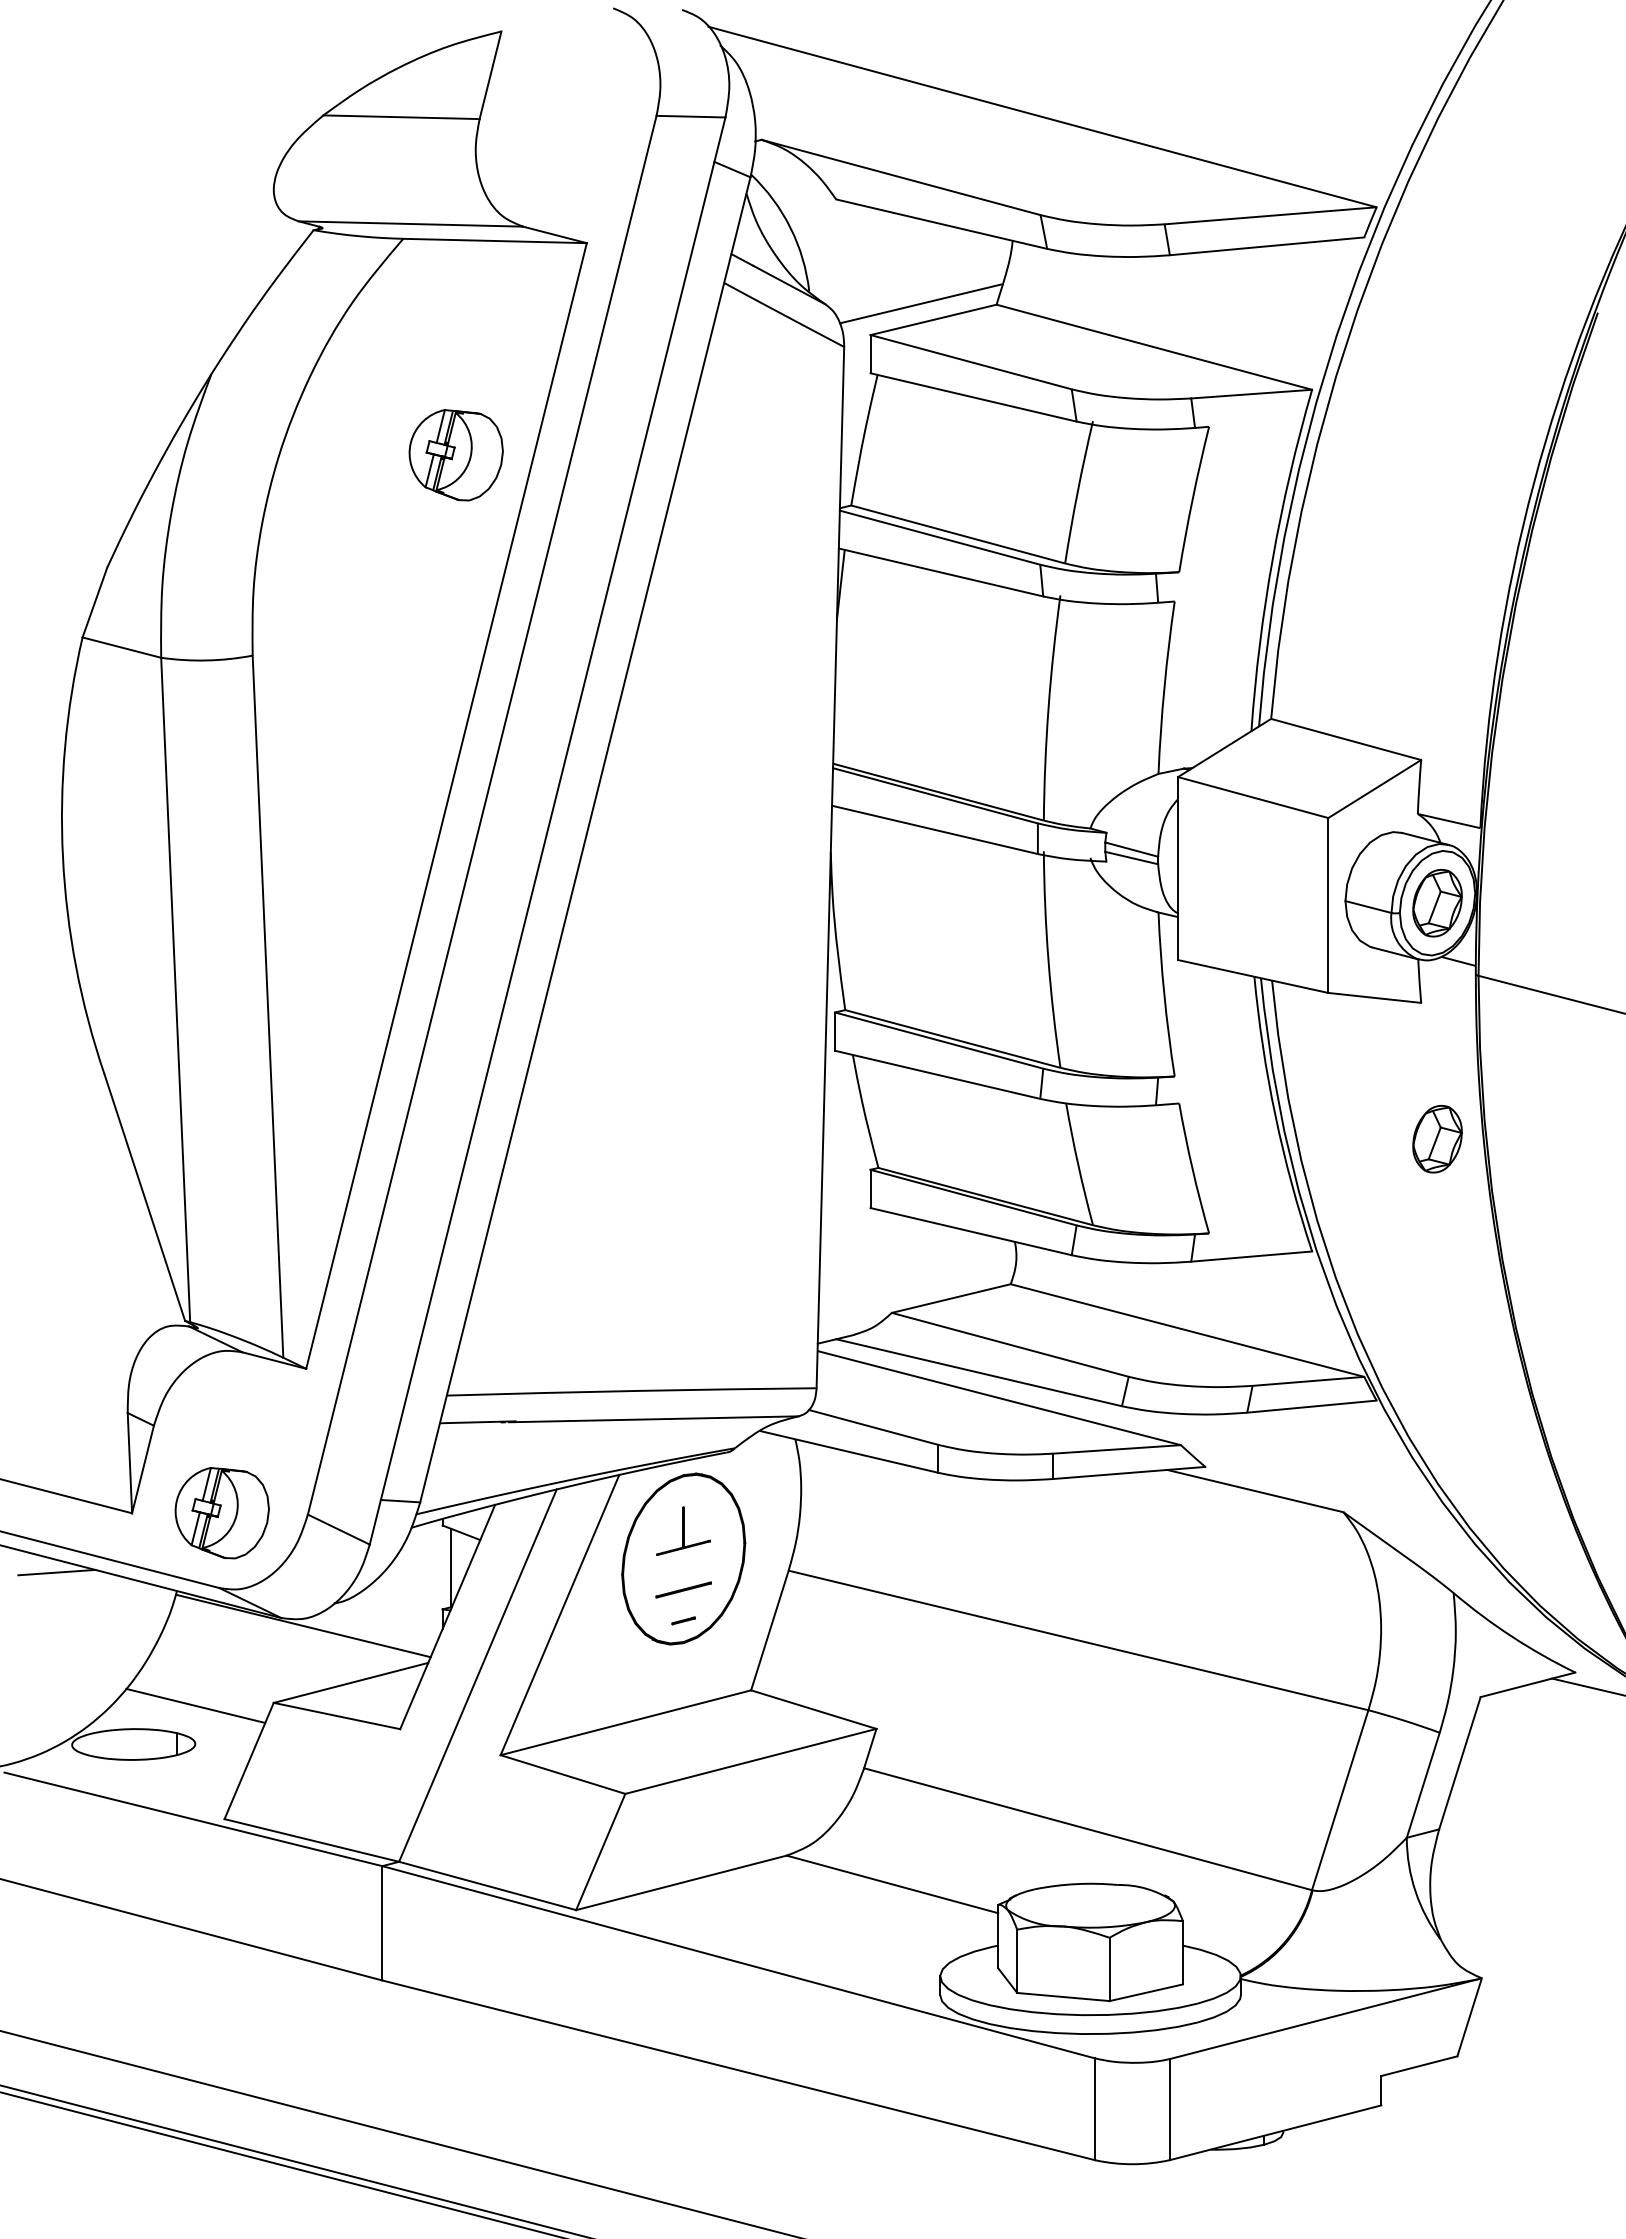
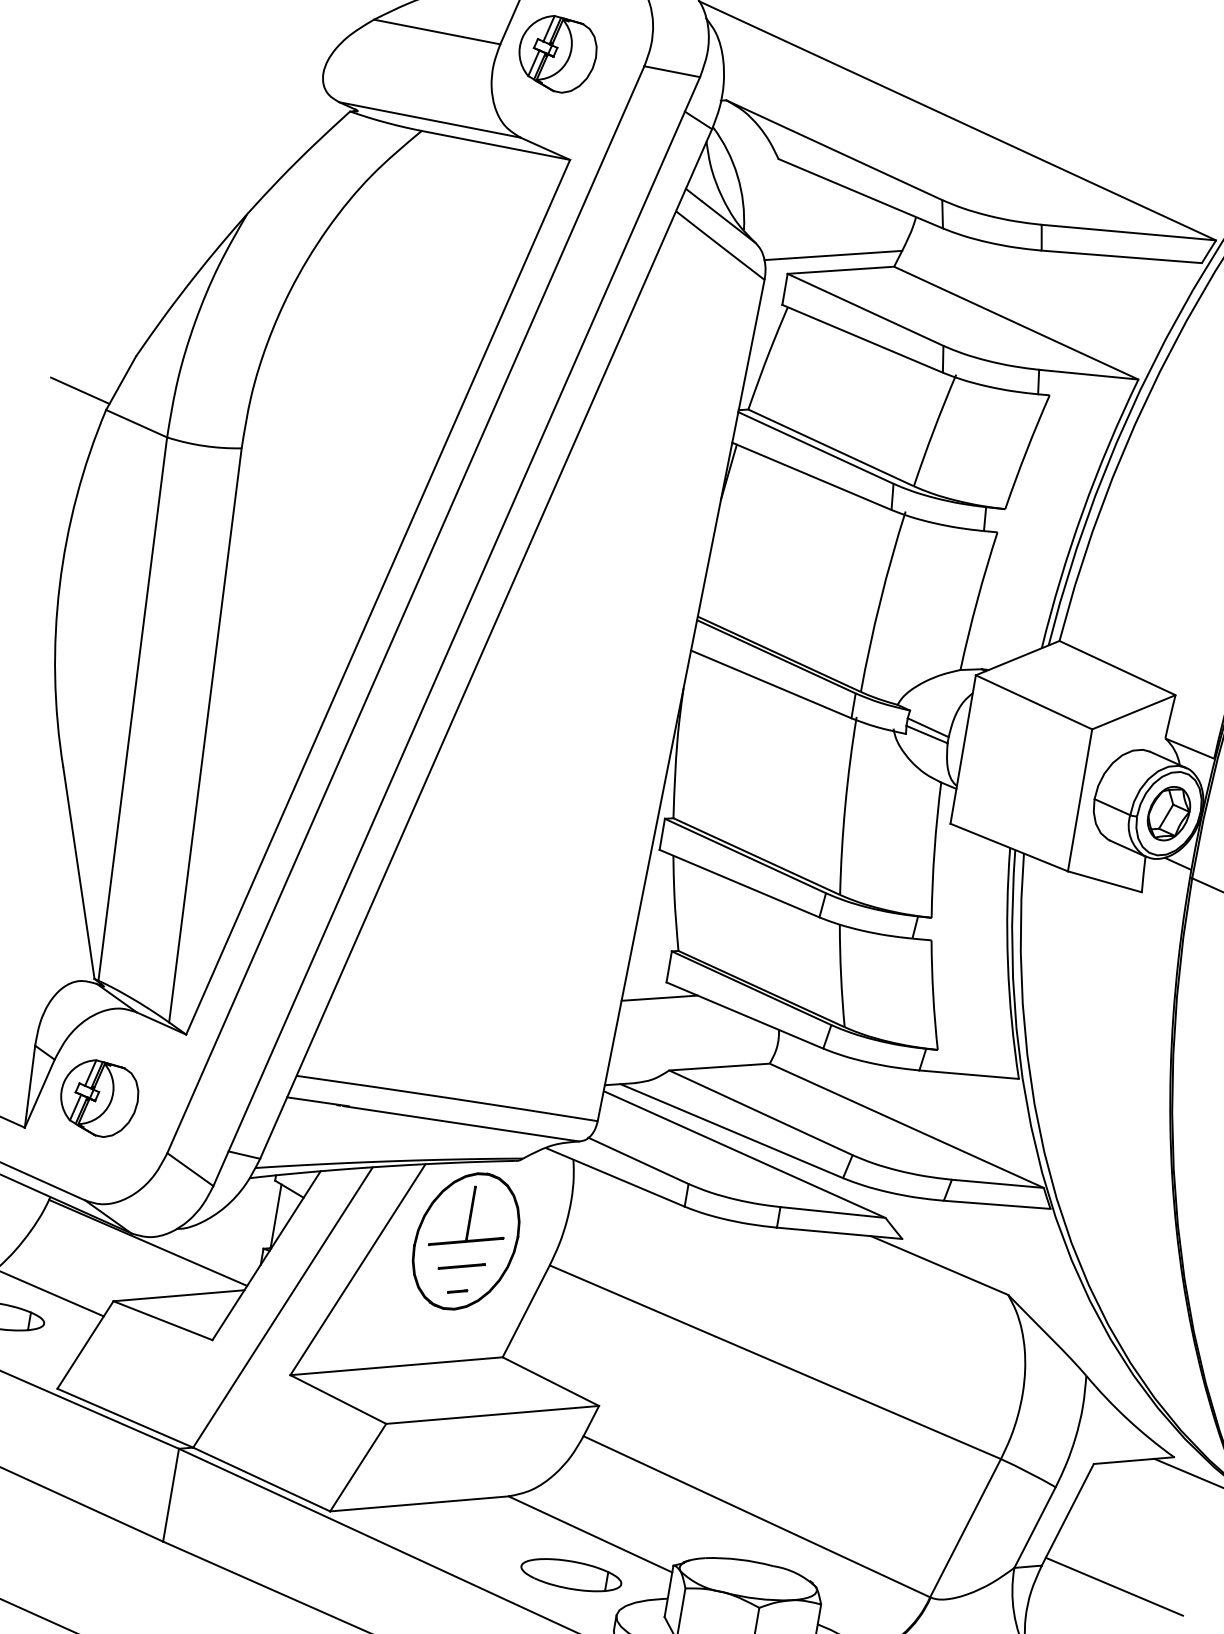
part: (455, 455) -> (556, 54), moved
line: (47, 619) -> (80, 390), added
part: (1437, 1139) -> (1136, 1005), removed
line: (865, 1228) -> (659, 998), added
part: (221, 1513) -> (98, 1098), moved
part: (683, 1530) -> (469, 1218), size x1.67
line: (1530, 1839) -> (1114, 1586), added
part: (877, 1936) -> (571, 1574), added

